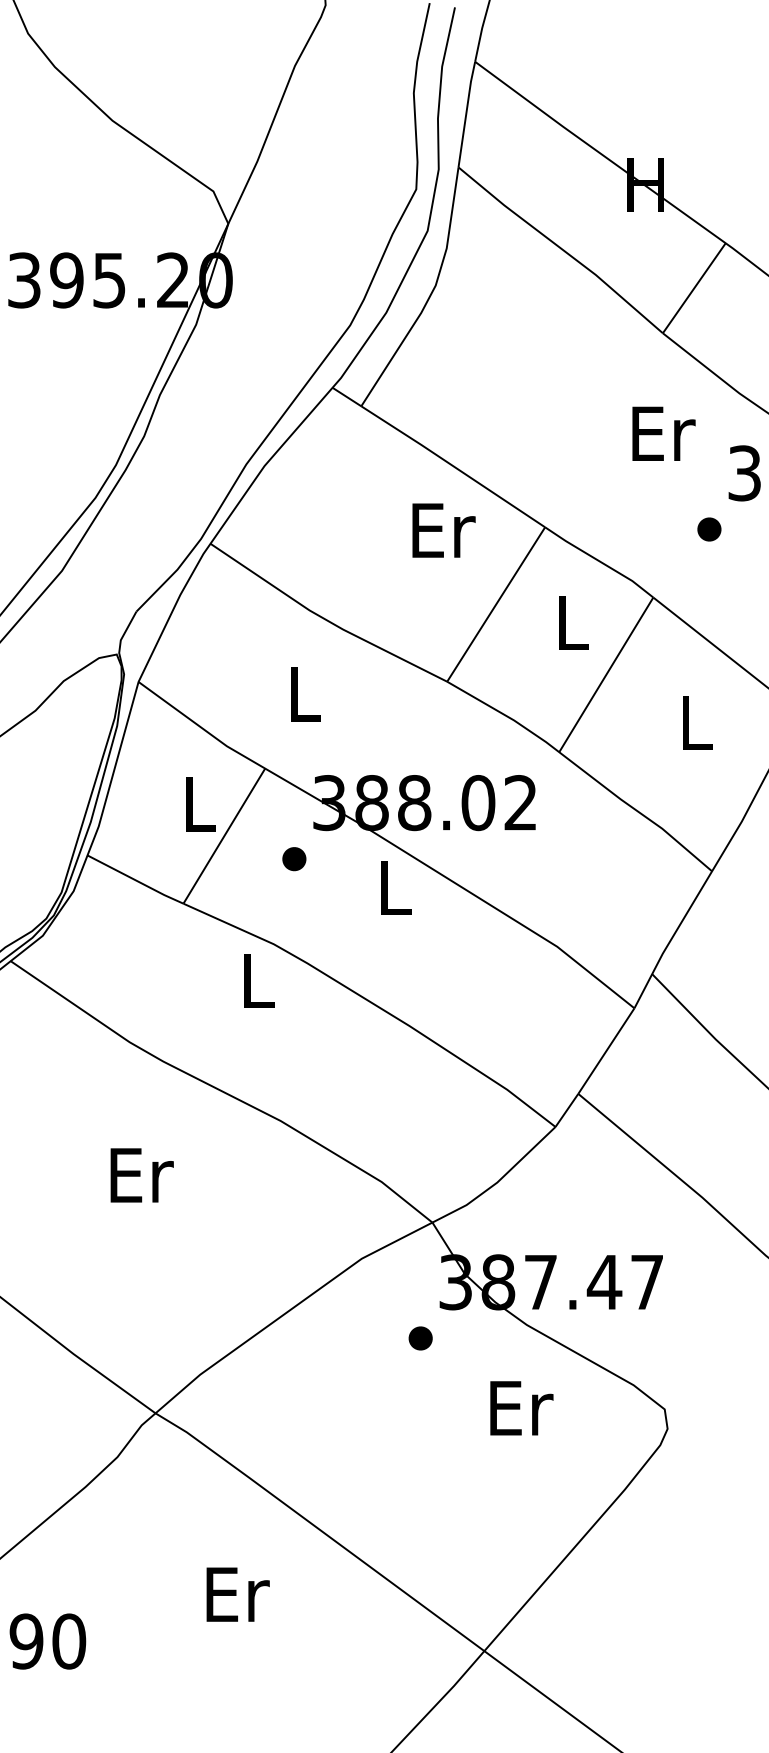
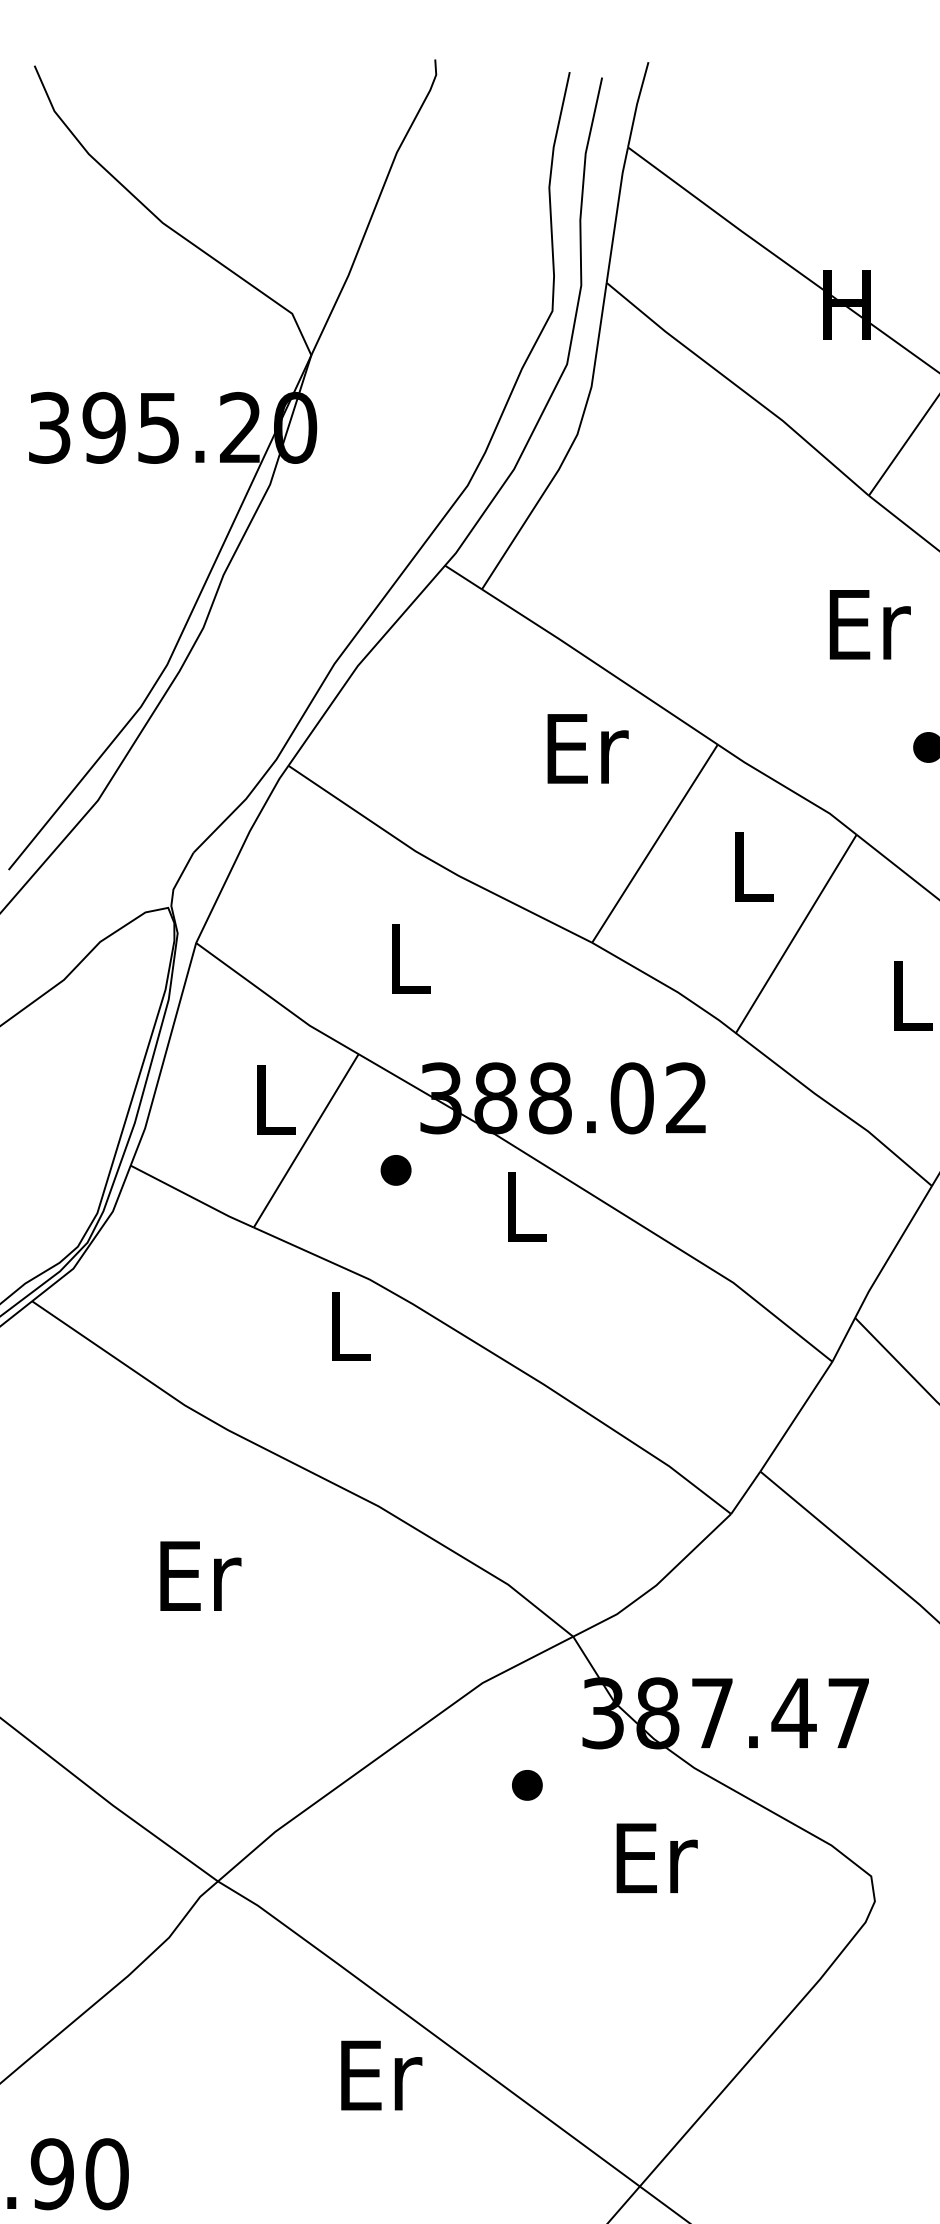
part: (420, 1338) -> (527, 1785), moved
text: (521, 1408) -> (656, 1858), moved
text: (237, 1594) -> (380, 2075), moved

